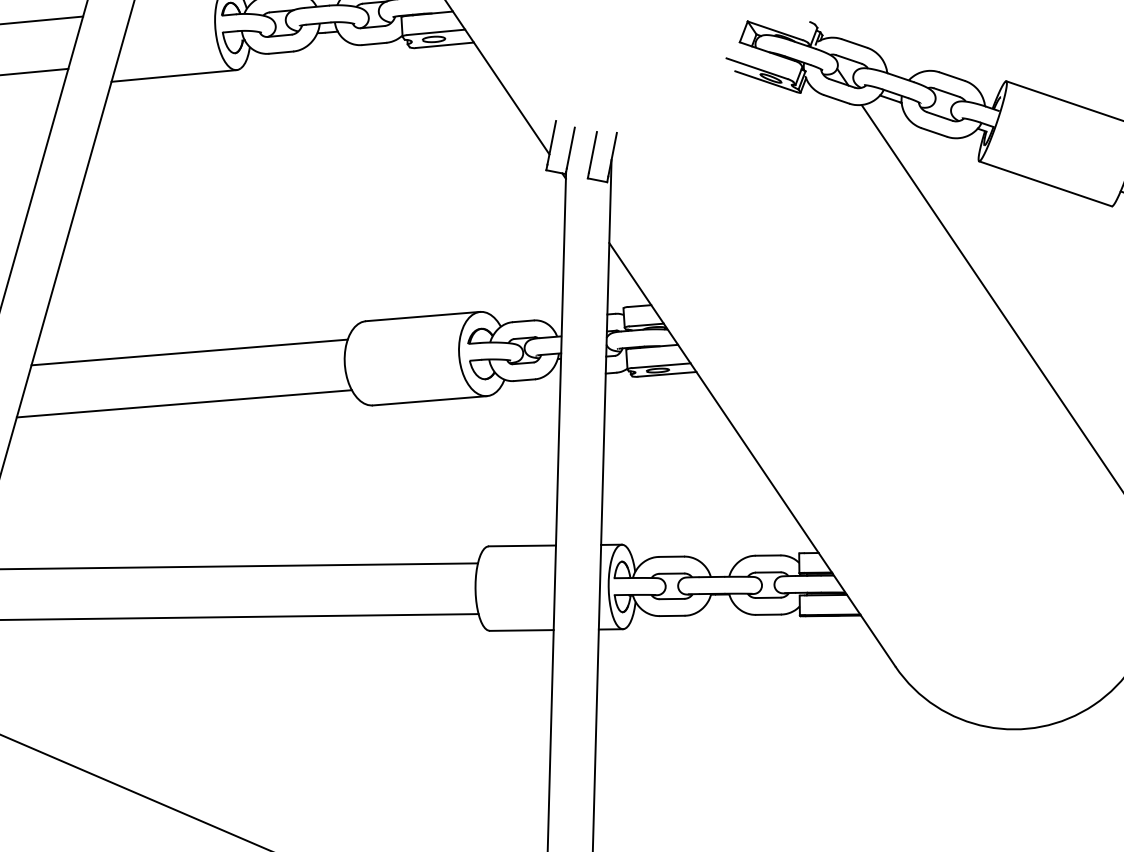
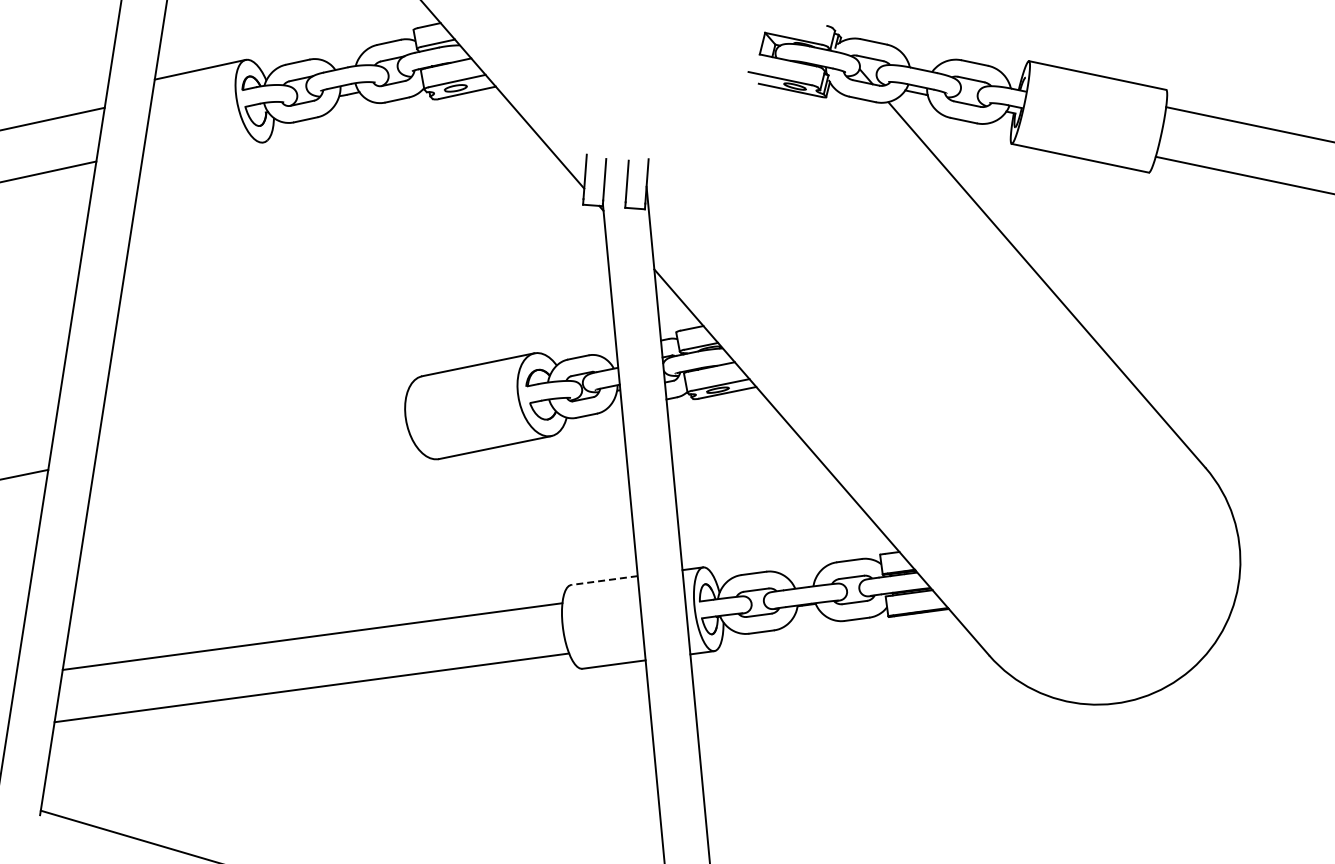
line: (173, 75) -> (201, 155), removed
line: (189, 352) -> (250, 428), removed
line: (184, 403) -> (251, 479), removed
line: (522, 545) -> (604, 580), solid -> dashed

